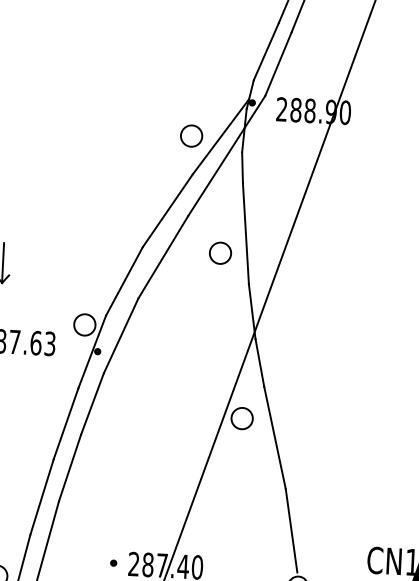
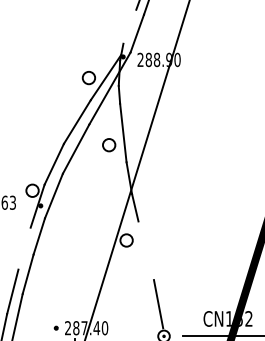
line: (265, 51) -> (129, 26), removed
line: (65, 423) -> (24, 248), removed
line: (273, 437) -> (145, 250), removed

